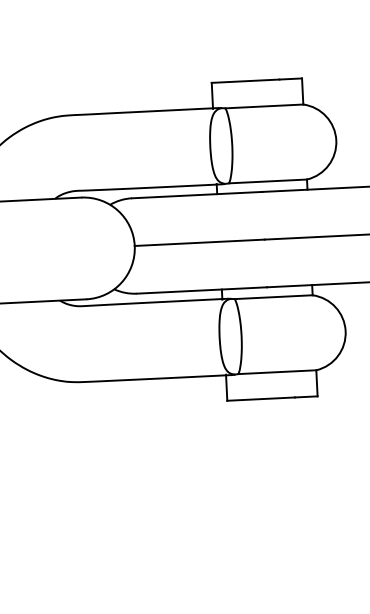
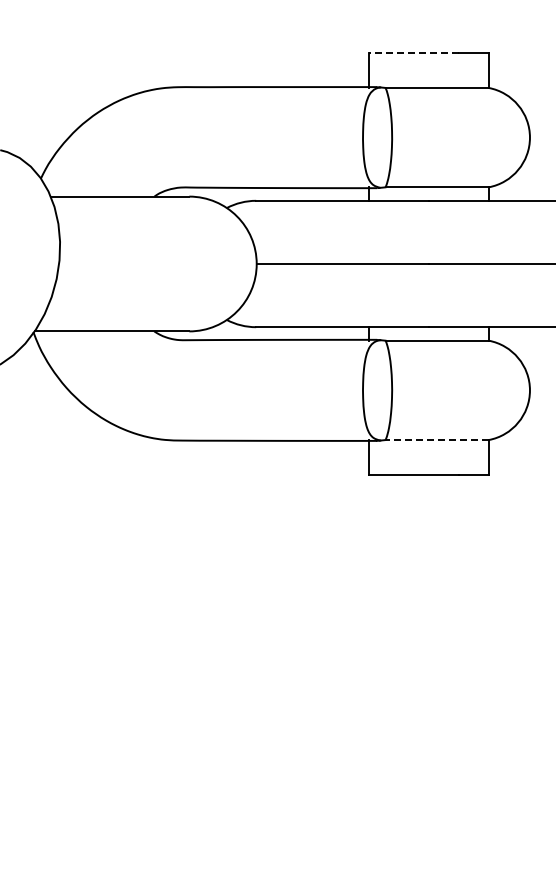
line: (245, 81) -> (413, 53), solid -> dashed
line: (277, 372) -> (437, 440), solid -> dashed

